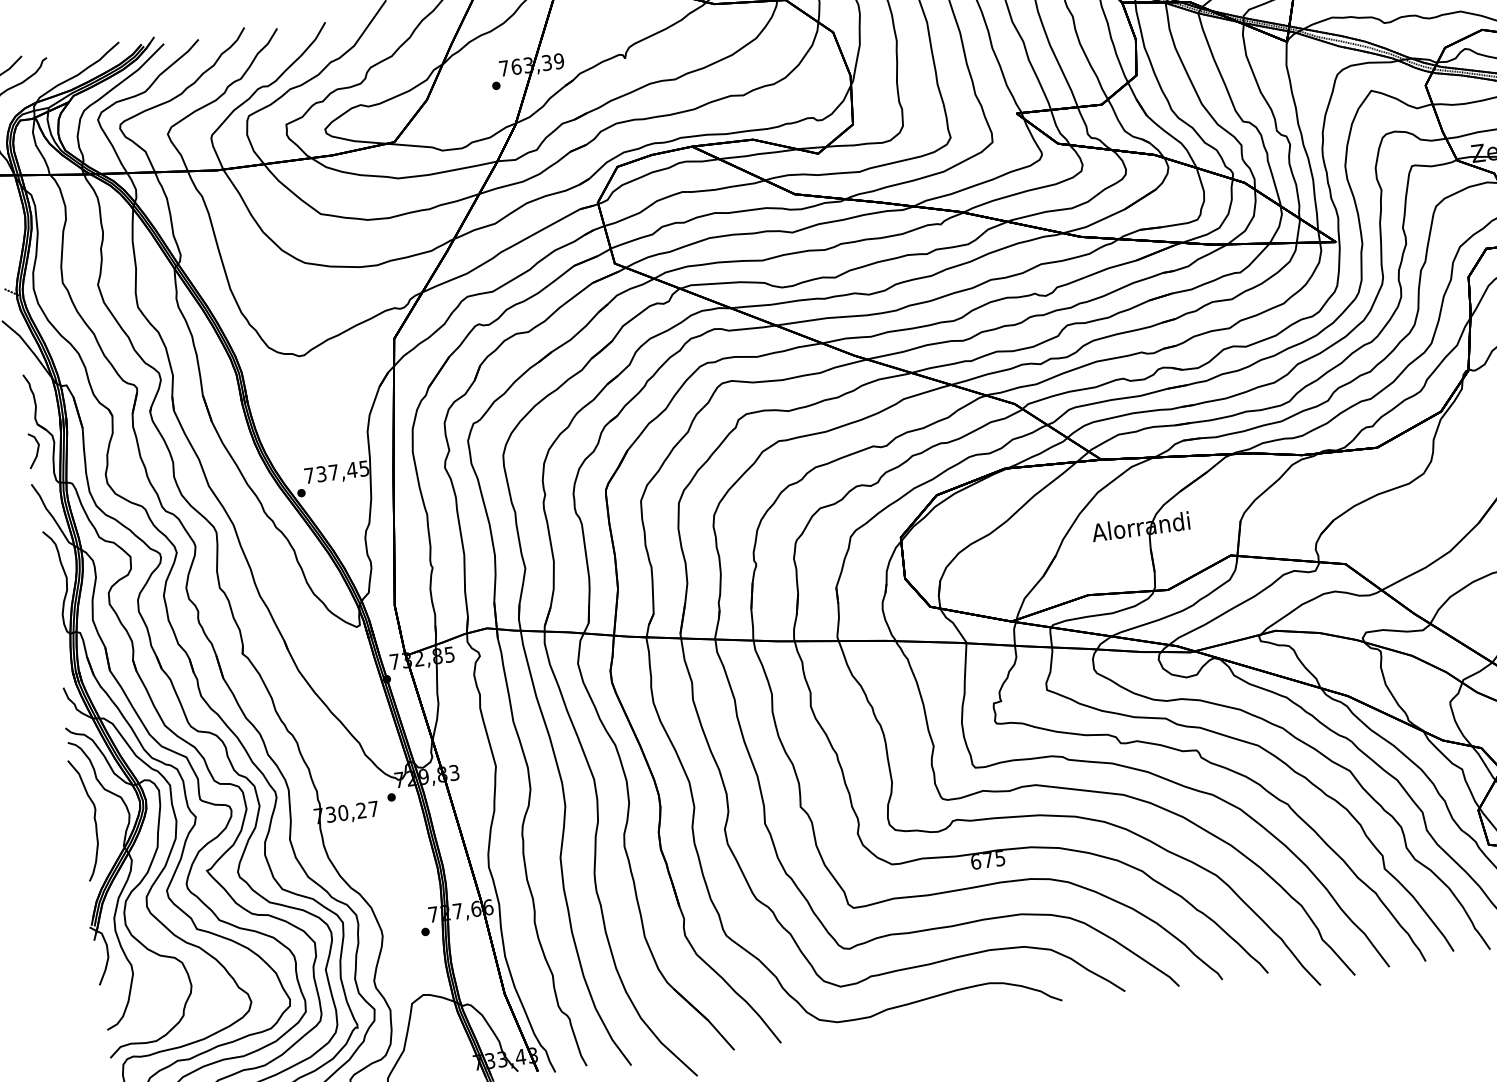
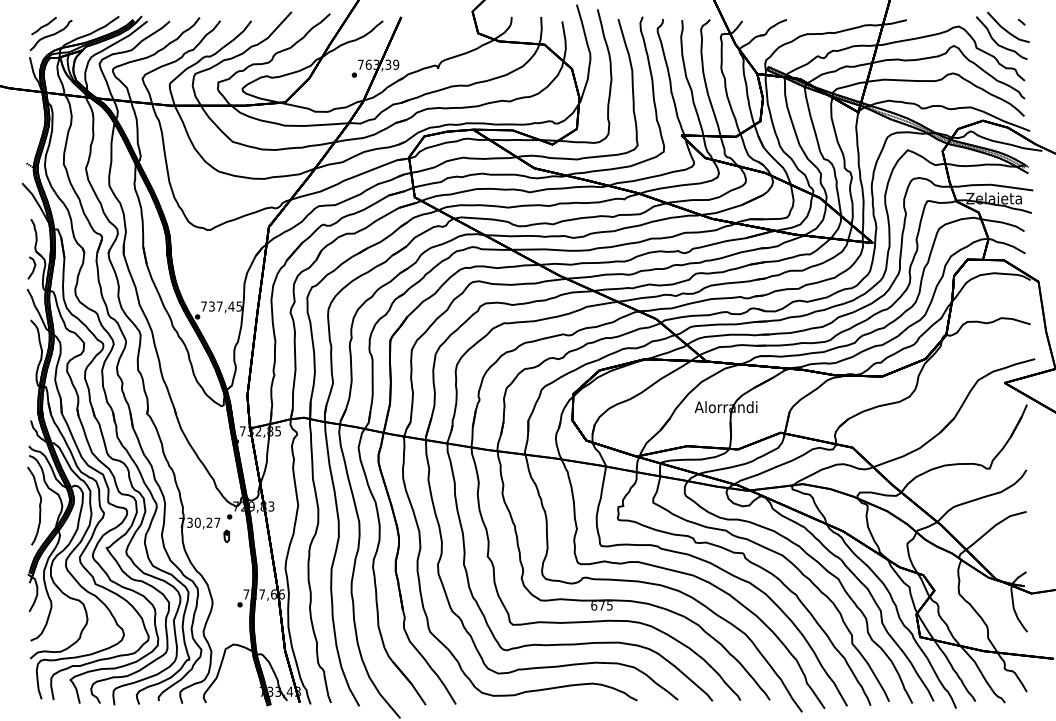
part: (390, 826) -> (226, 535), added

